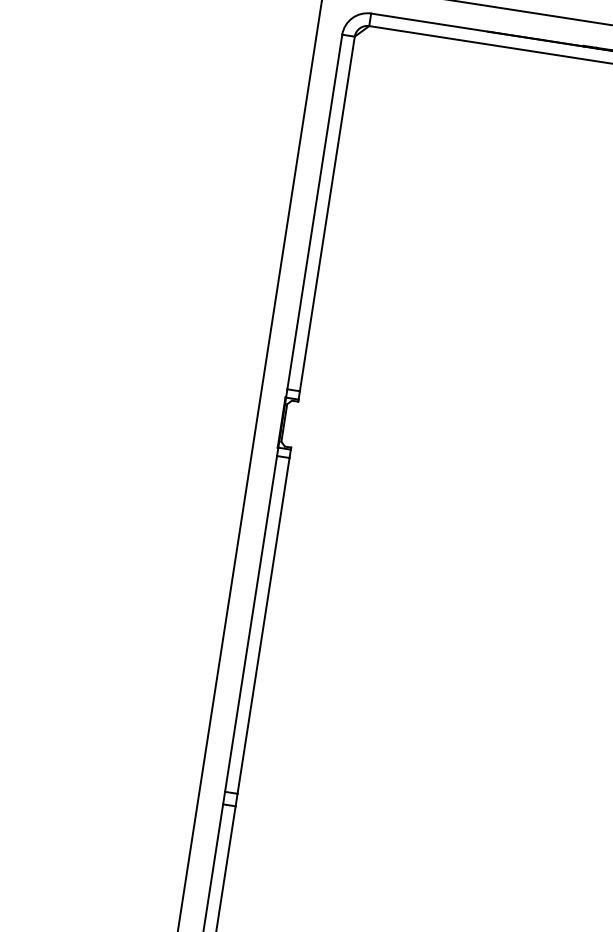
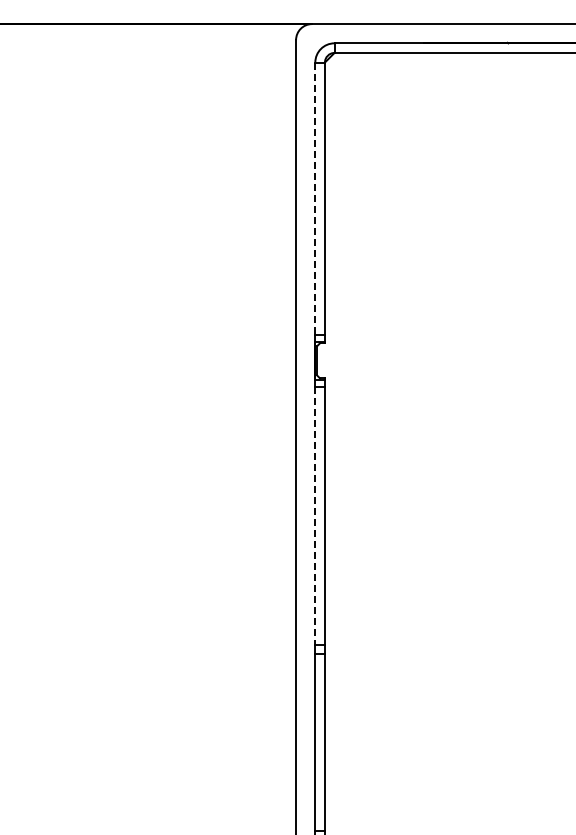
line: (314, 212) -> (315, 199), solid -> dashed
line: (251, 625) -> (315, 516), solid -> dashed

